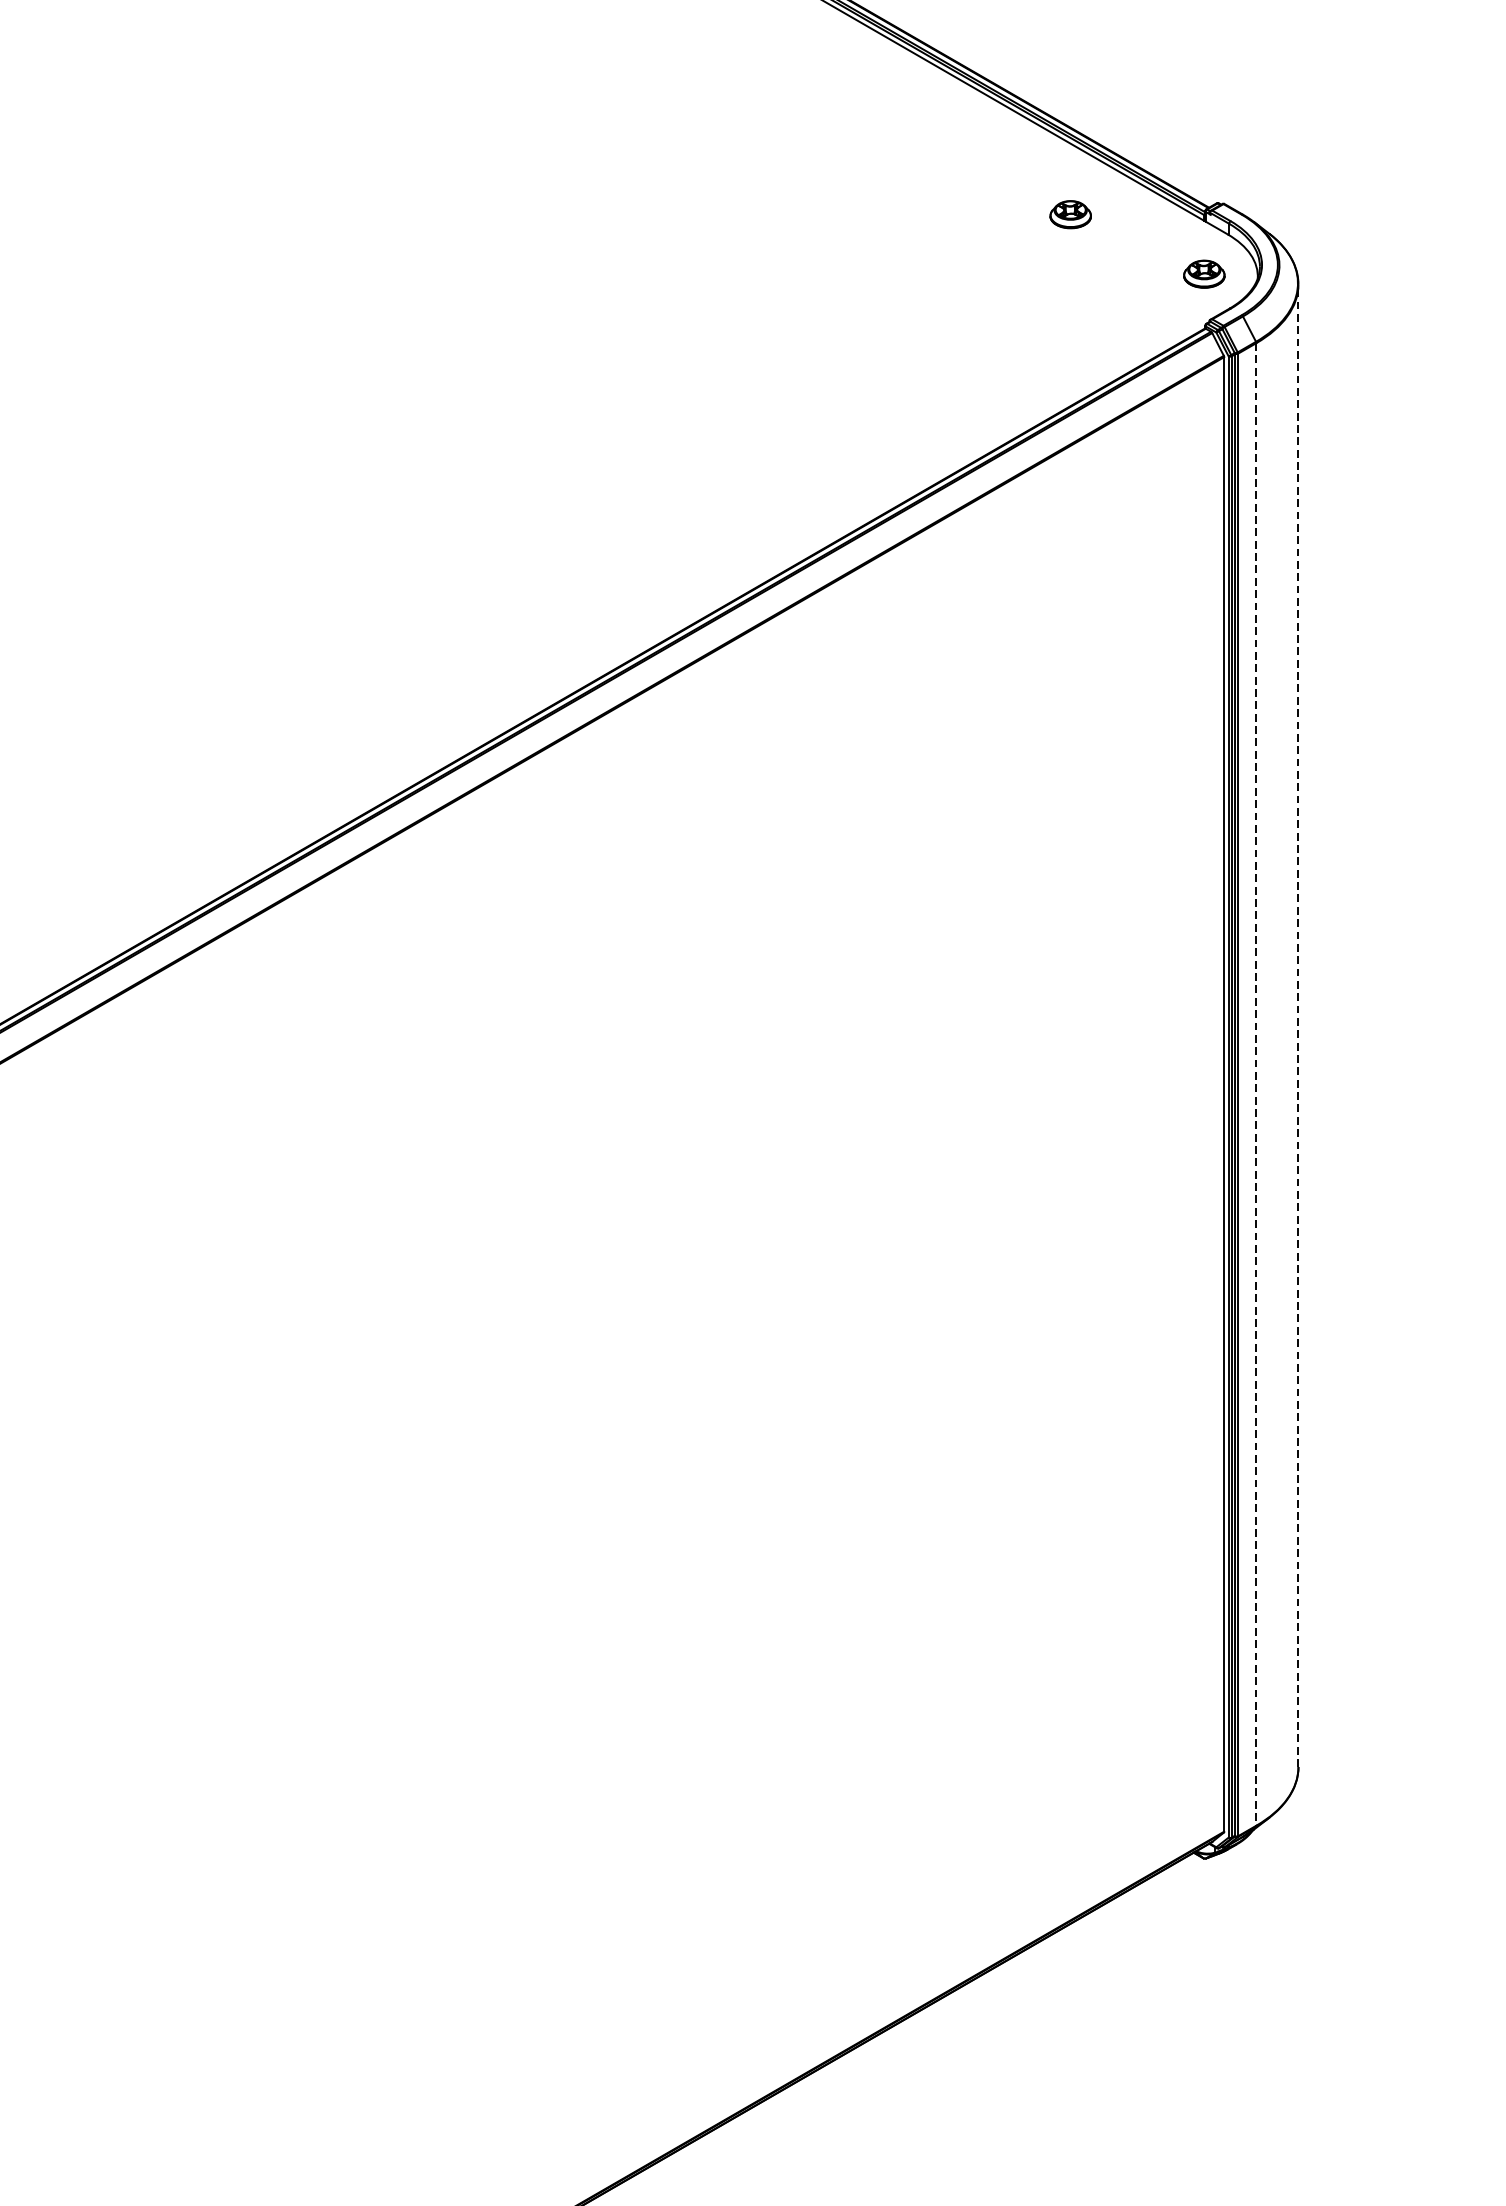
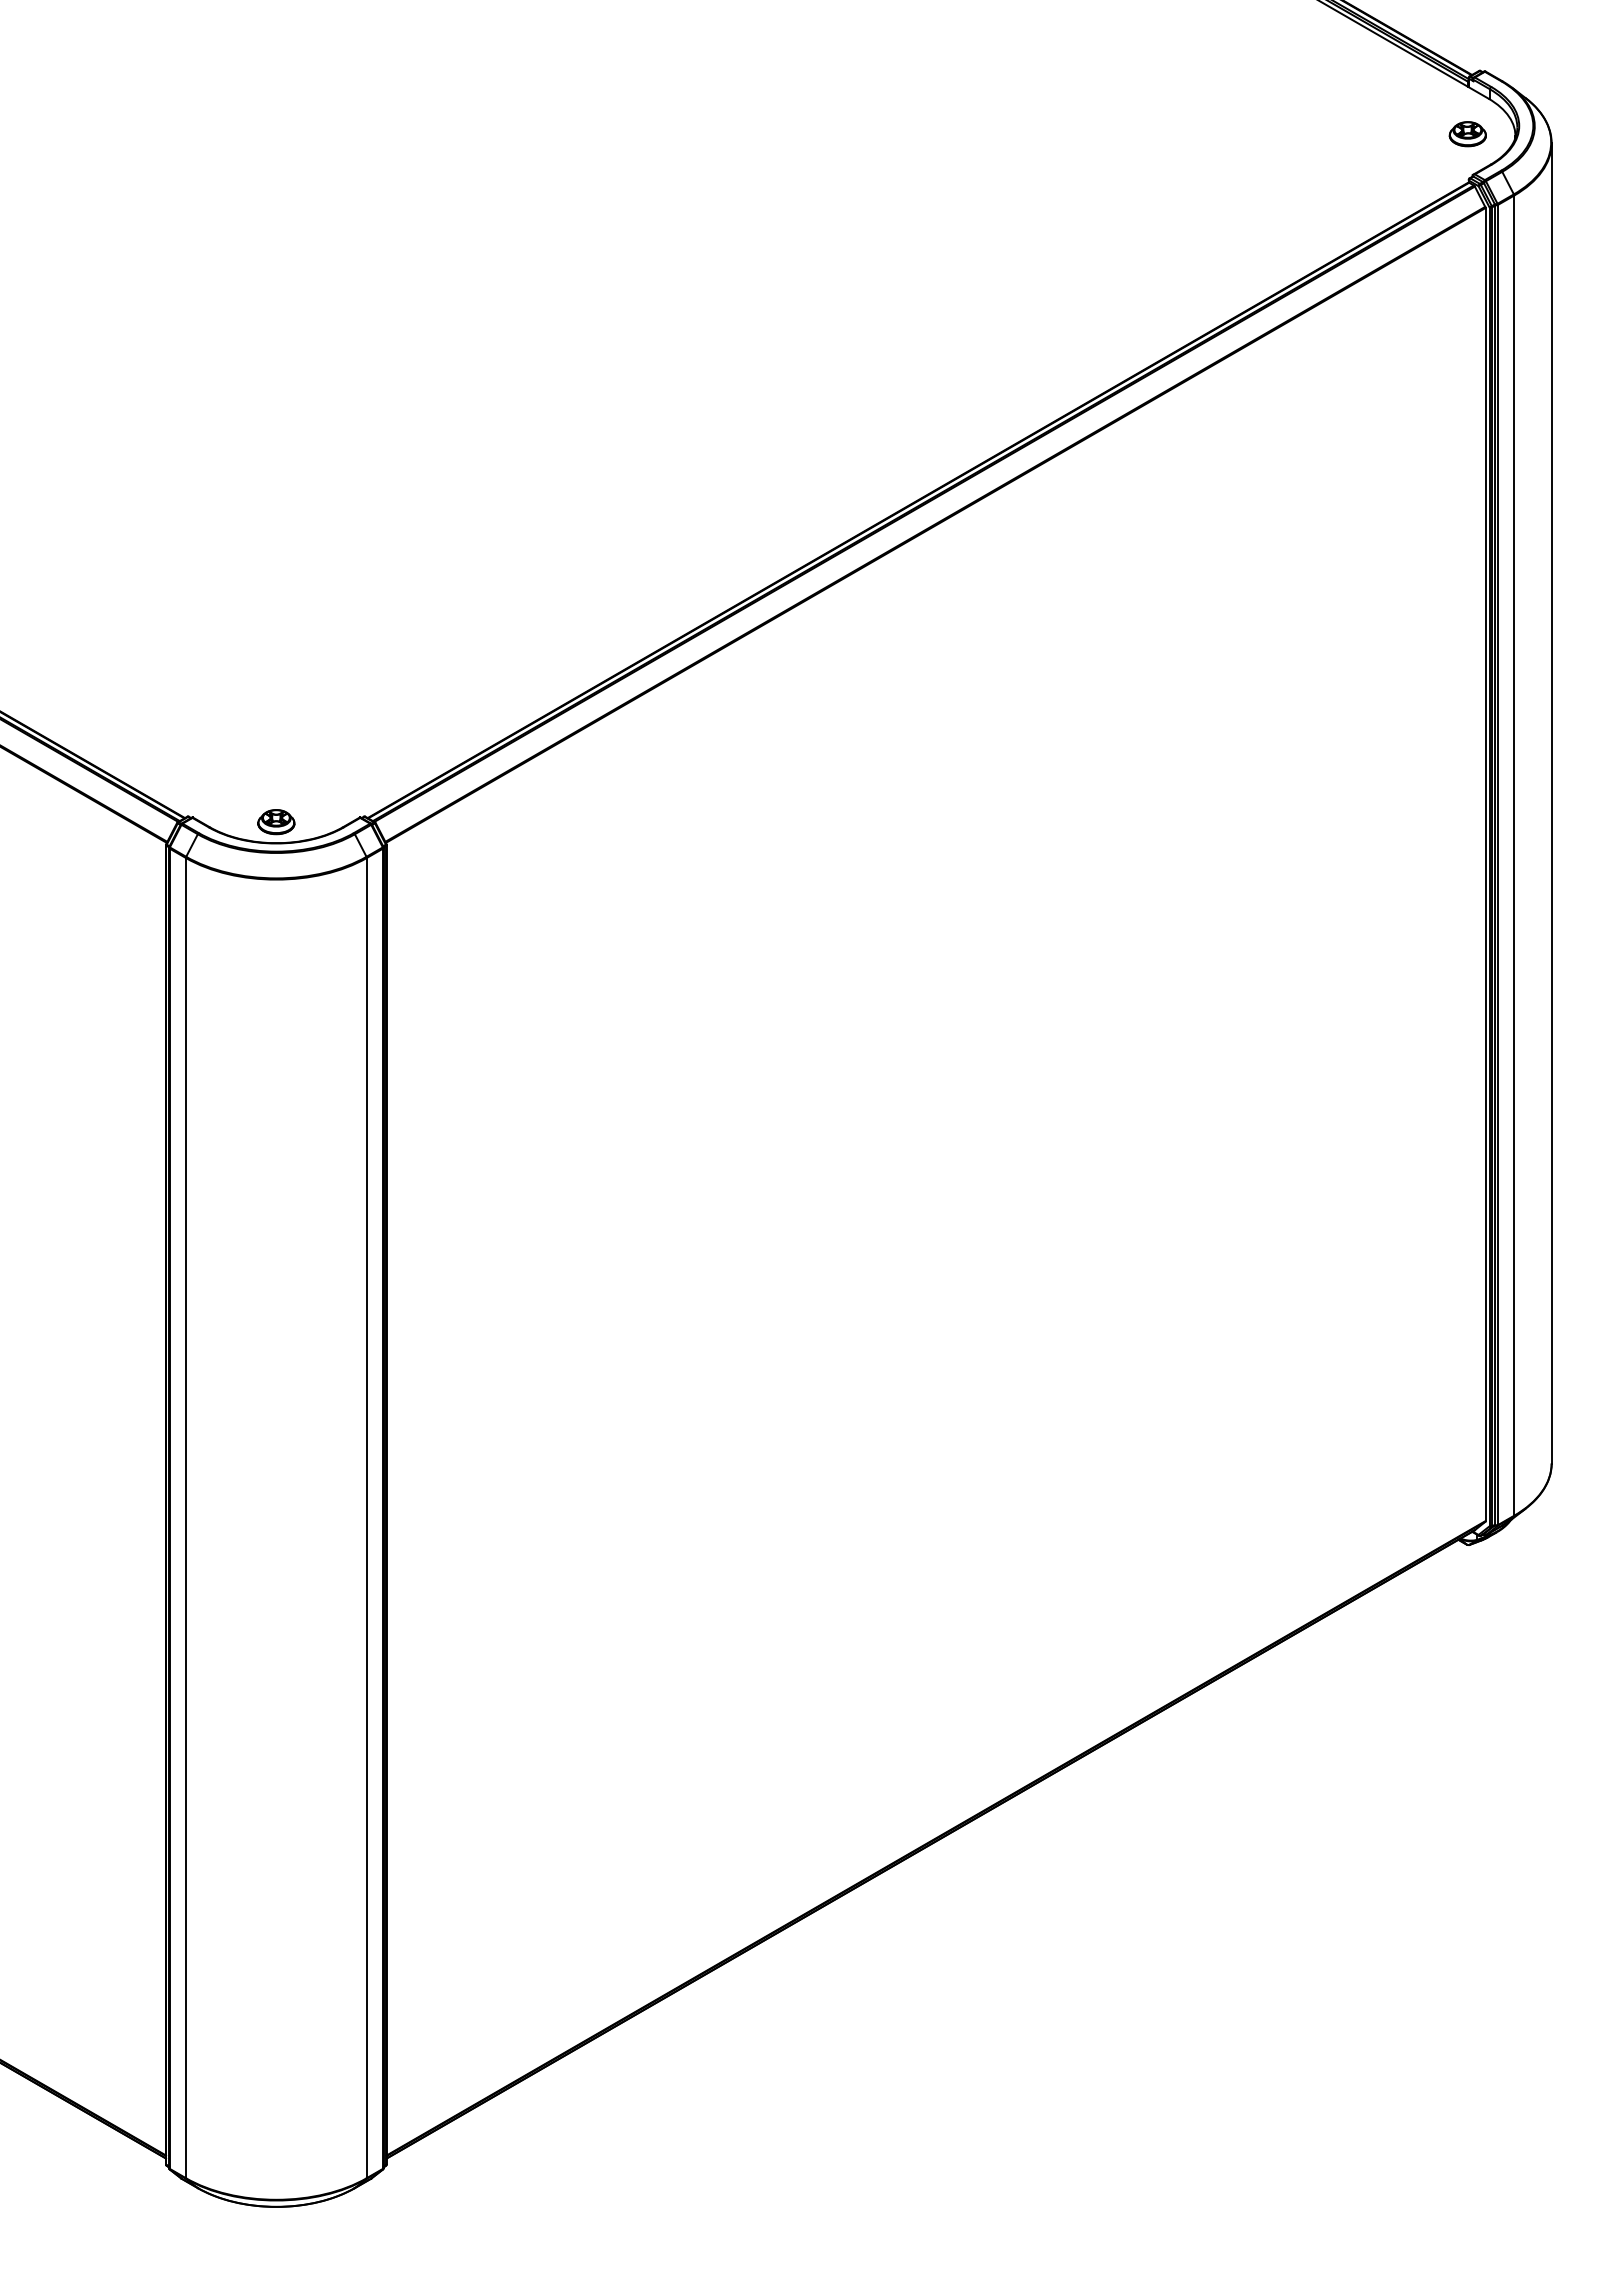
part: (1070, 215) -> (1348, 81), removed
line: (1298, 1024) -> (1551, 802), dashed -> solid
line: (1256, 1085) -> (1514, 856), dashed -> solid

